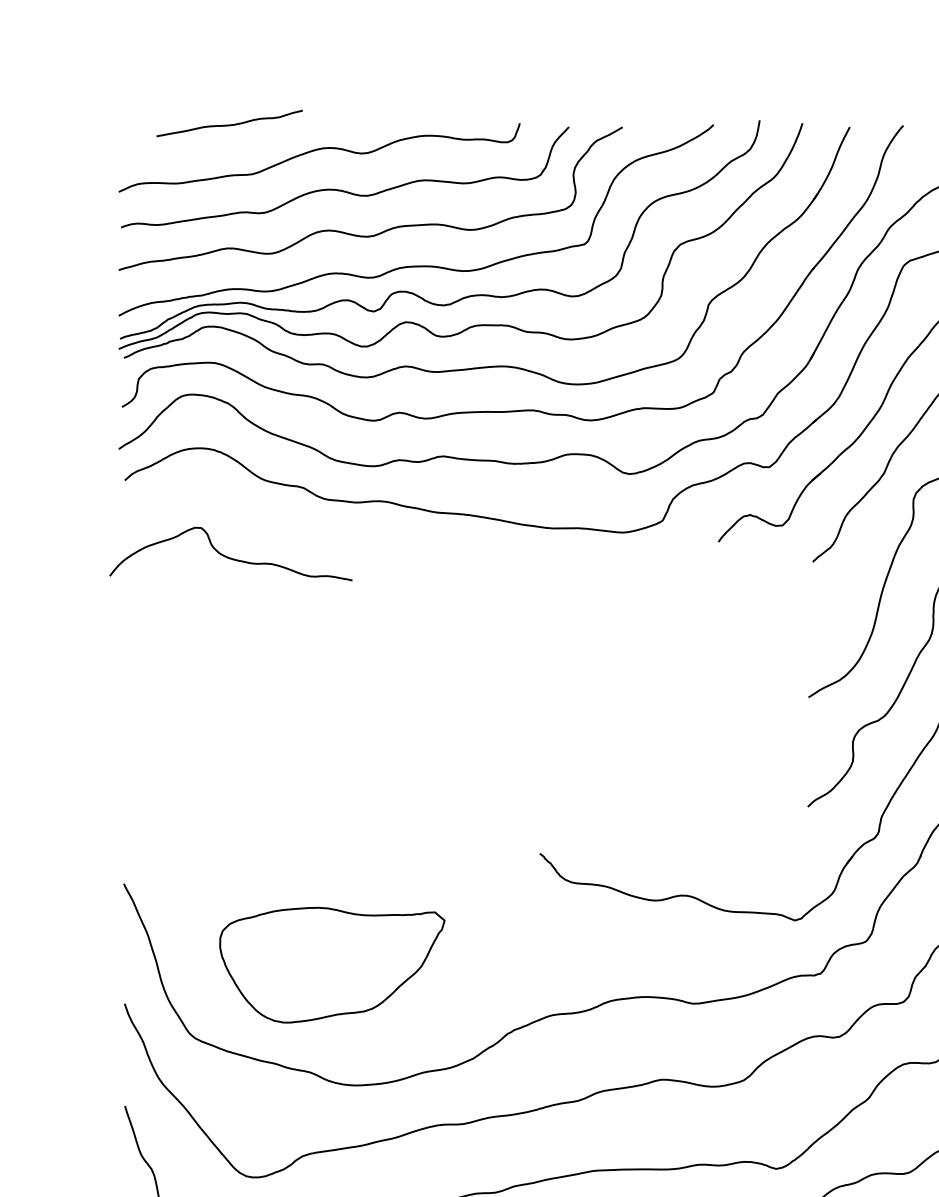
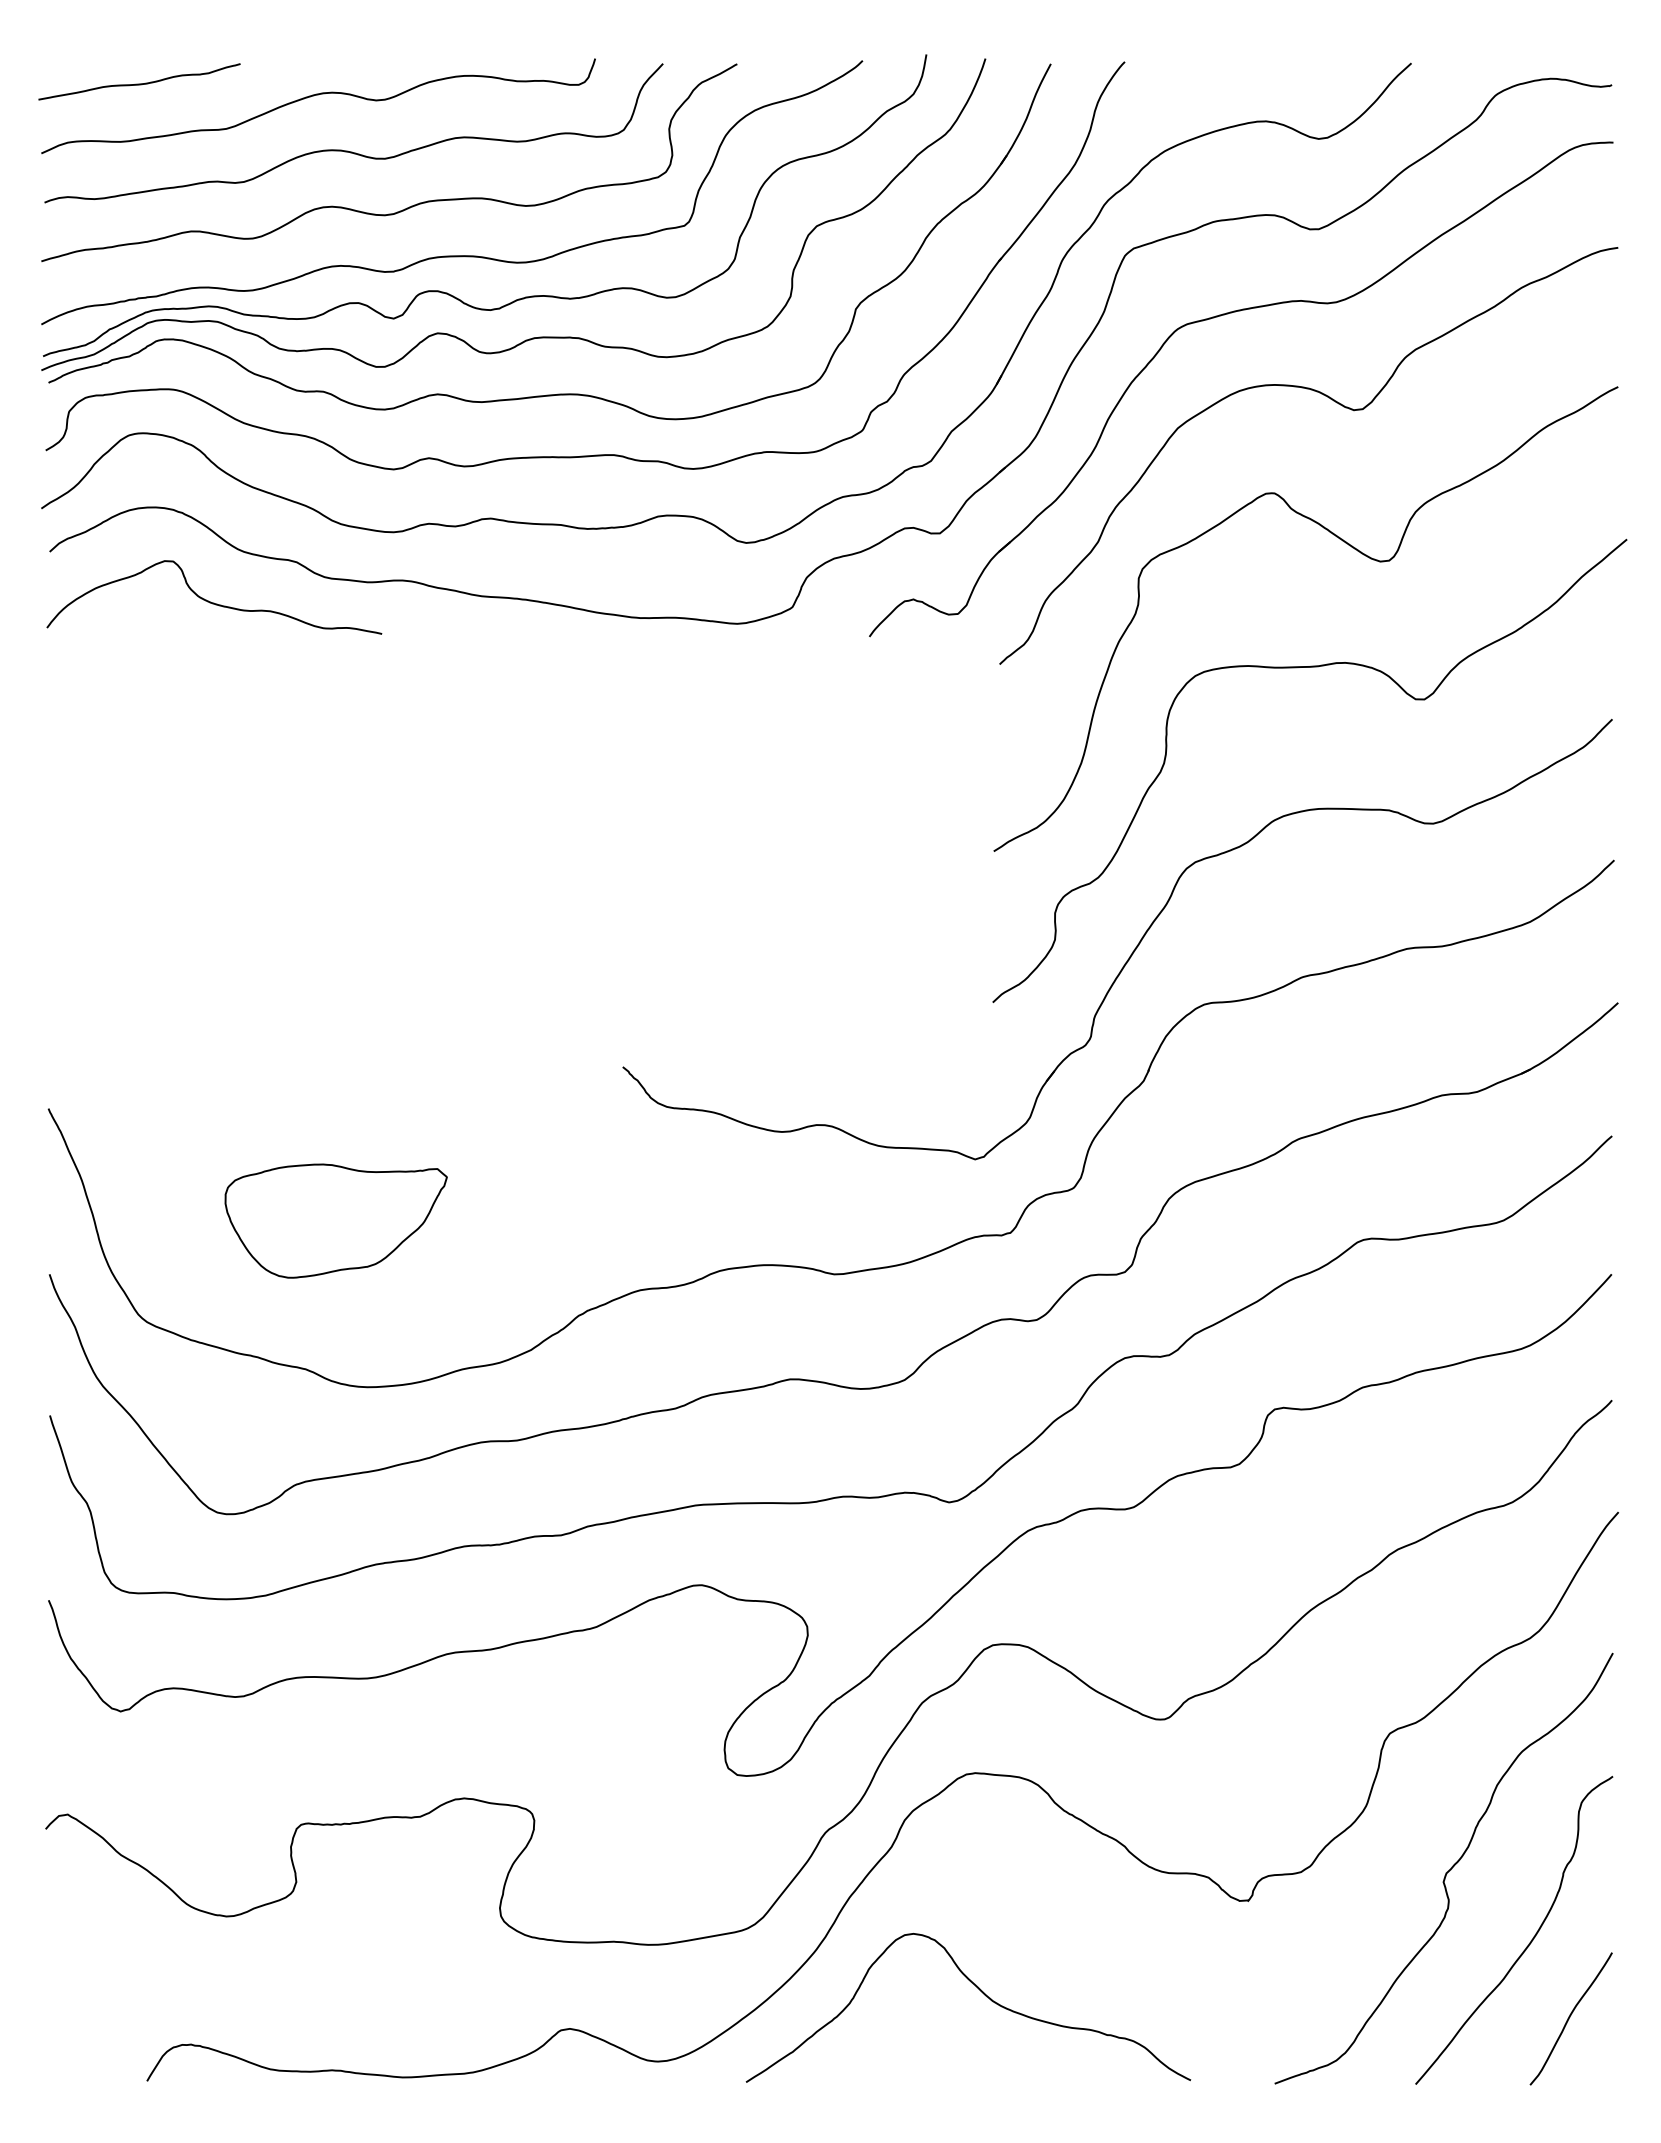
curve: (229, 124) -> (139, 83), moved
curve: (231, 557) -> (214, 602), moved
part: (331, 964) -> (335, 1220), size x0.71

